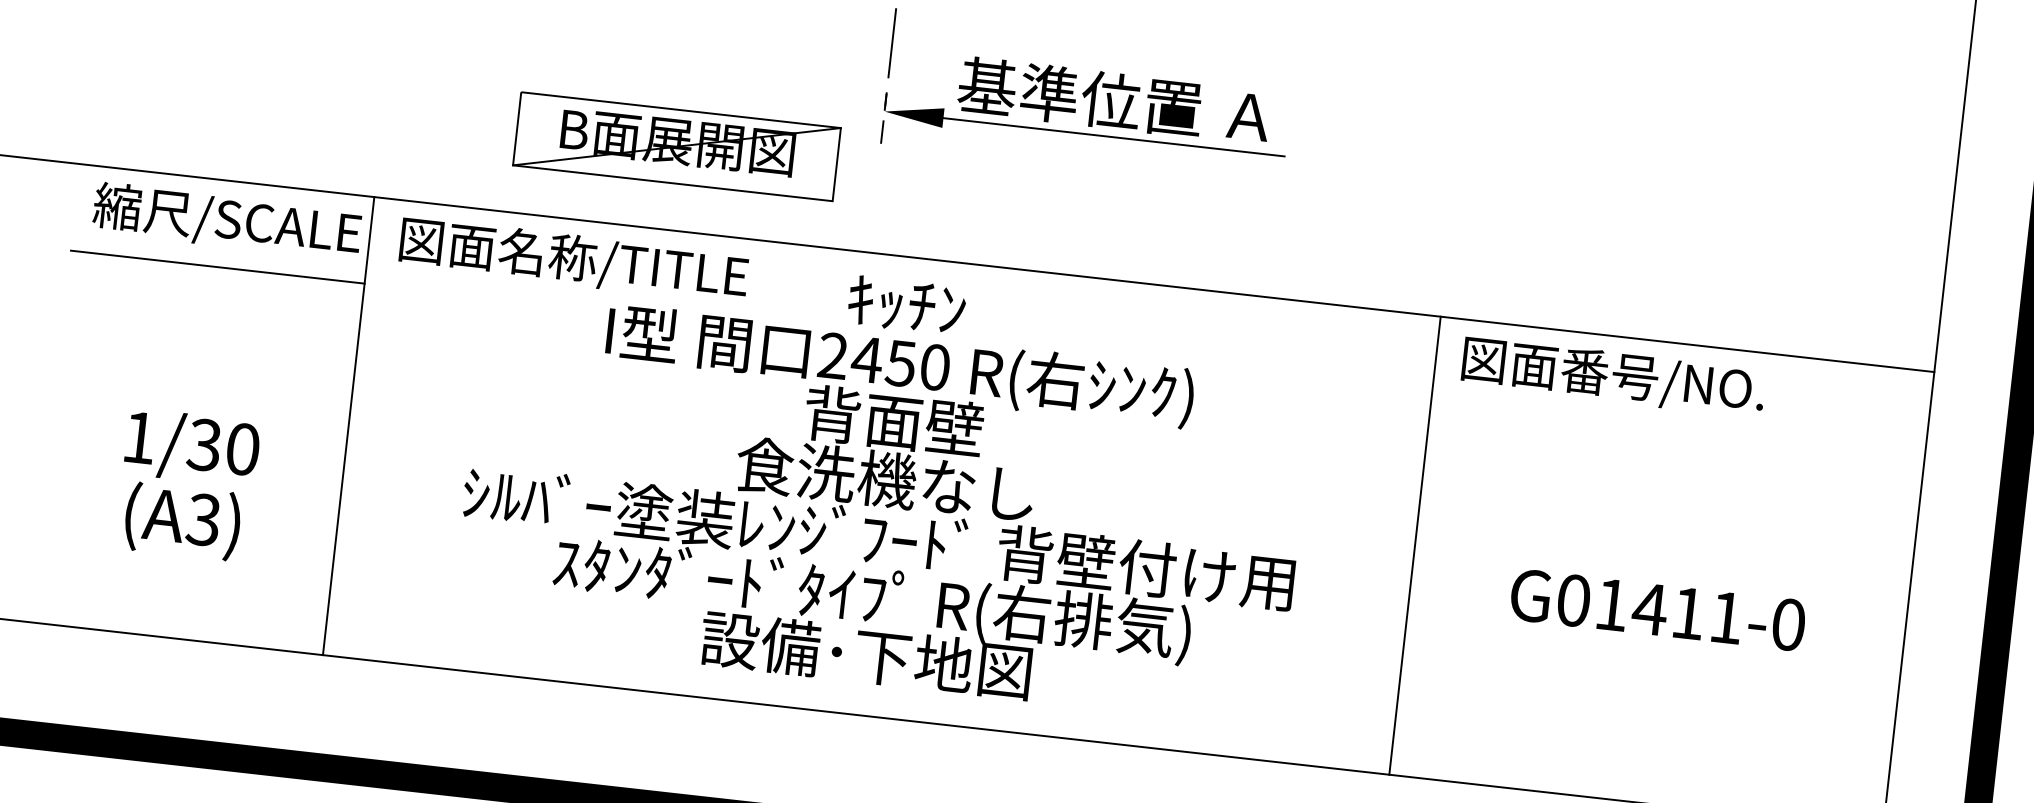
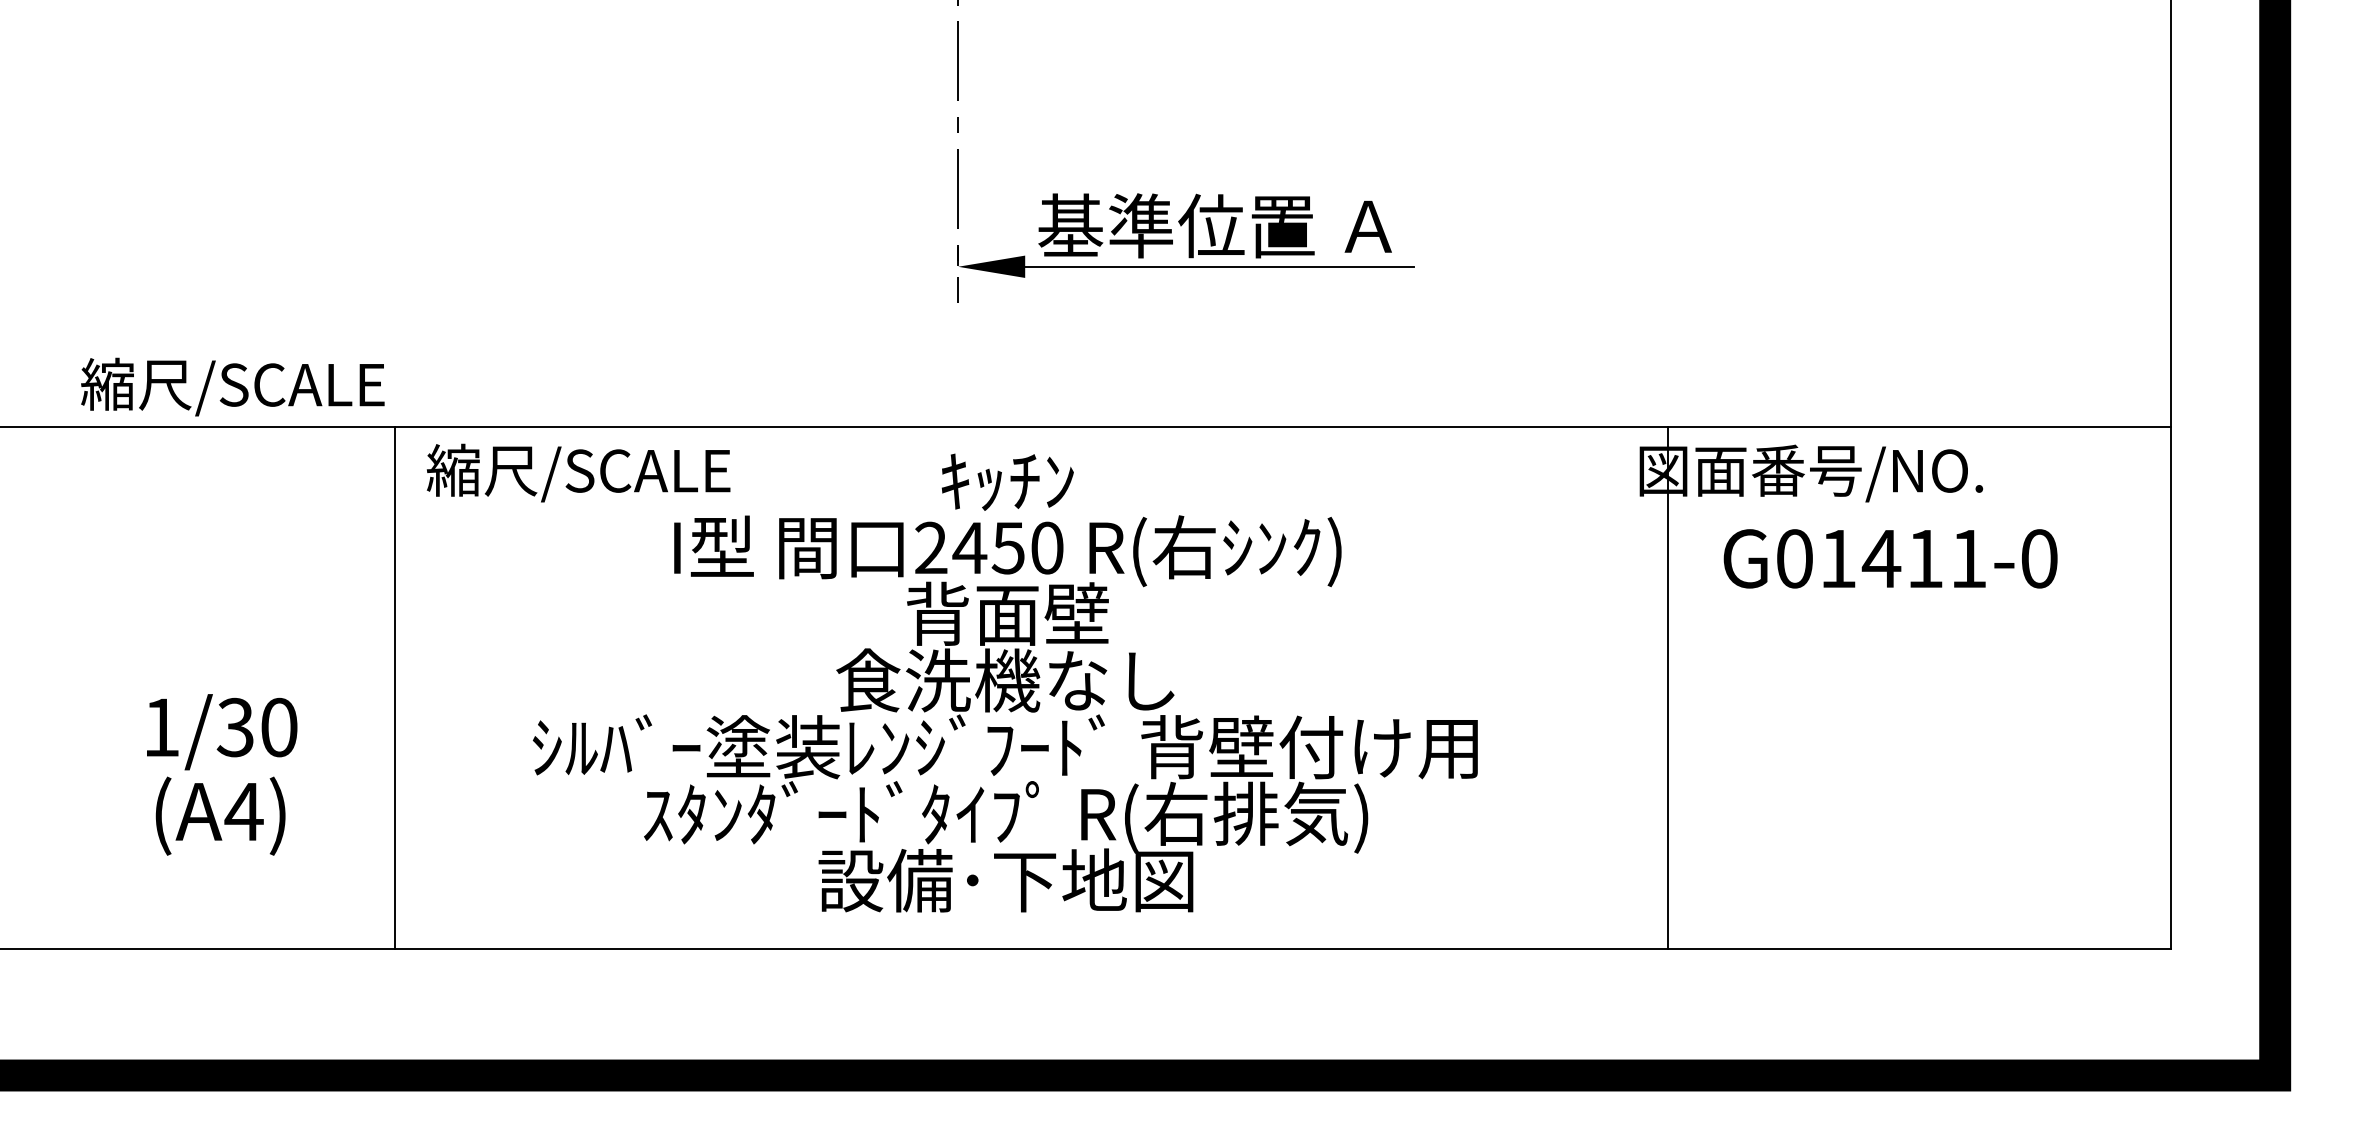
part: (676, 146) -> (728, 332), removed
text: (226, 220) -> (232, 386), moved
text: (572, 259) -> (625, 472), 図面名称/TITLE -> 縮尺/SCALE
line: (217, 266) -> (227, 525), removed
text: (203, 519) -> (243, 811), (A3) -> (A4)
line: (1415, 545) -> (1668, 687), moved
text: (1657, 609) -> (1890, 558), moved

